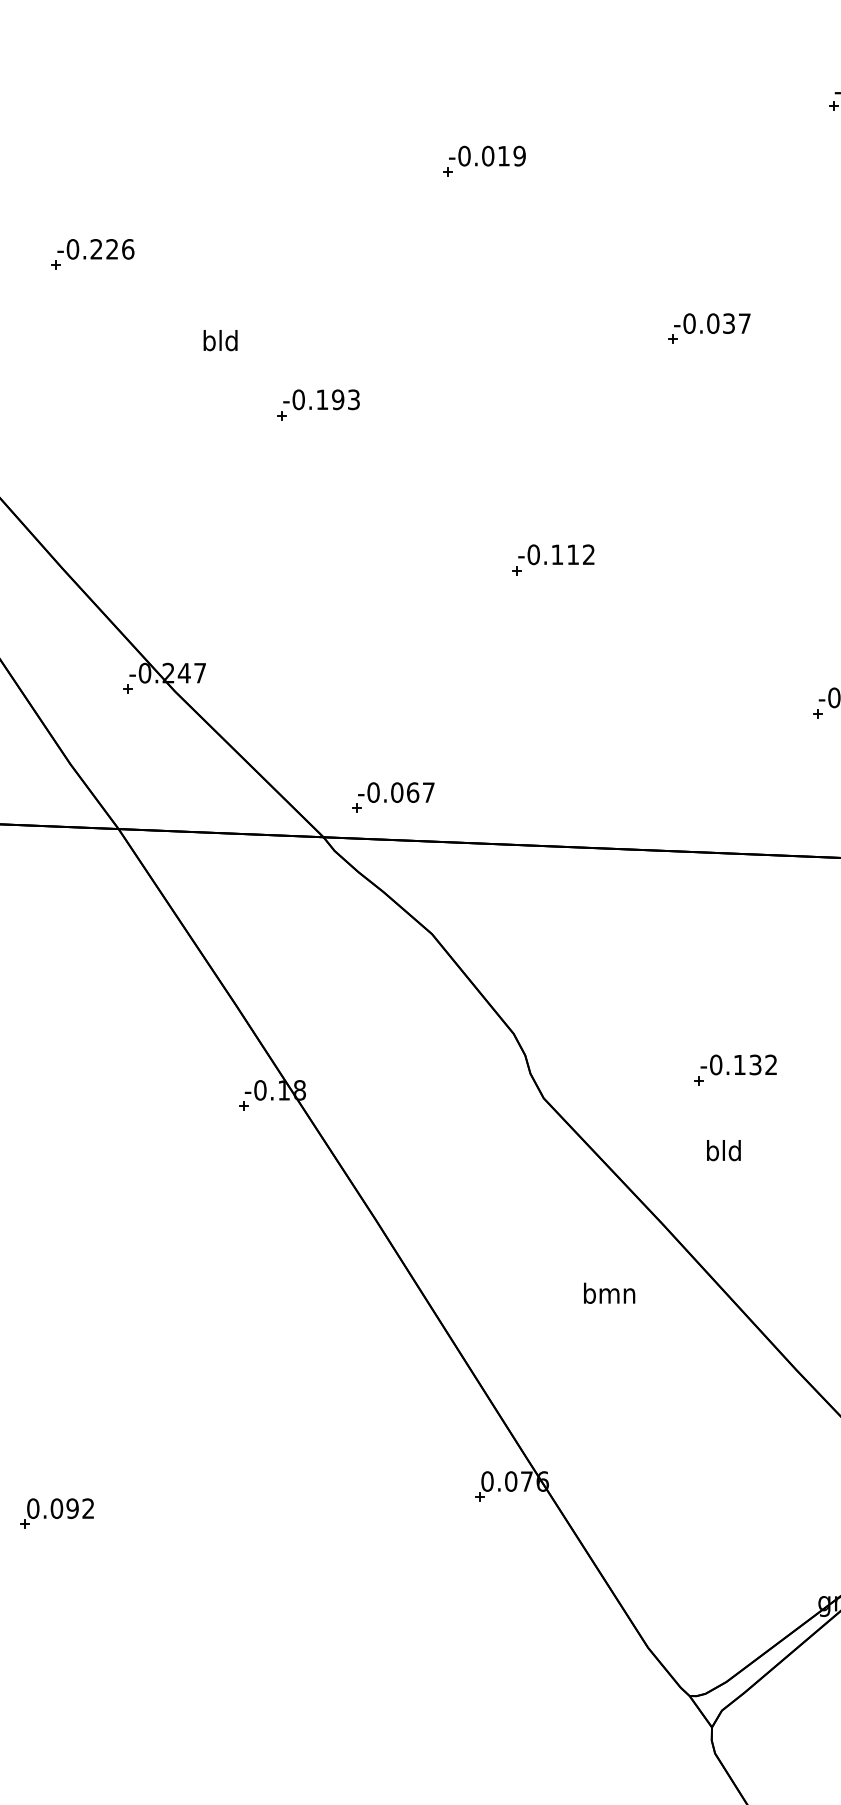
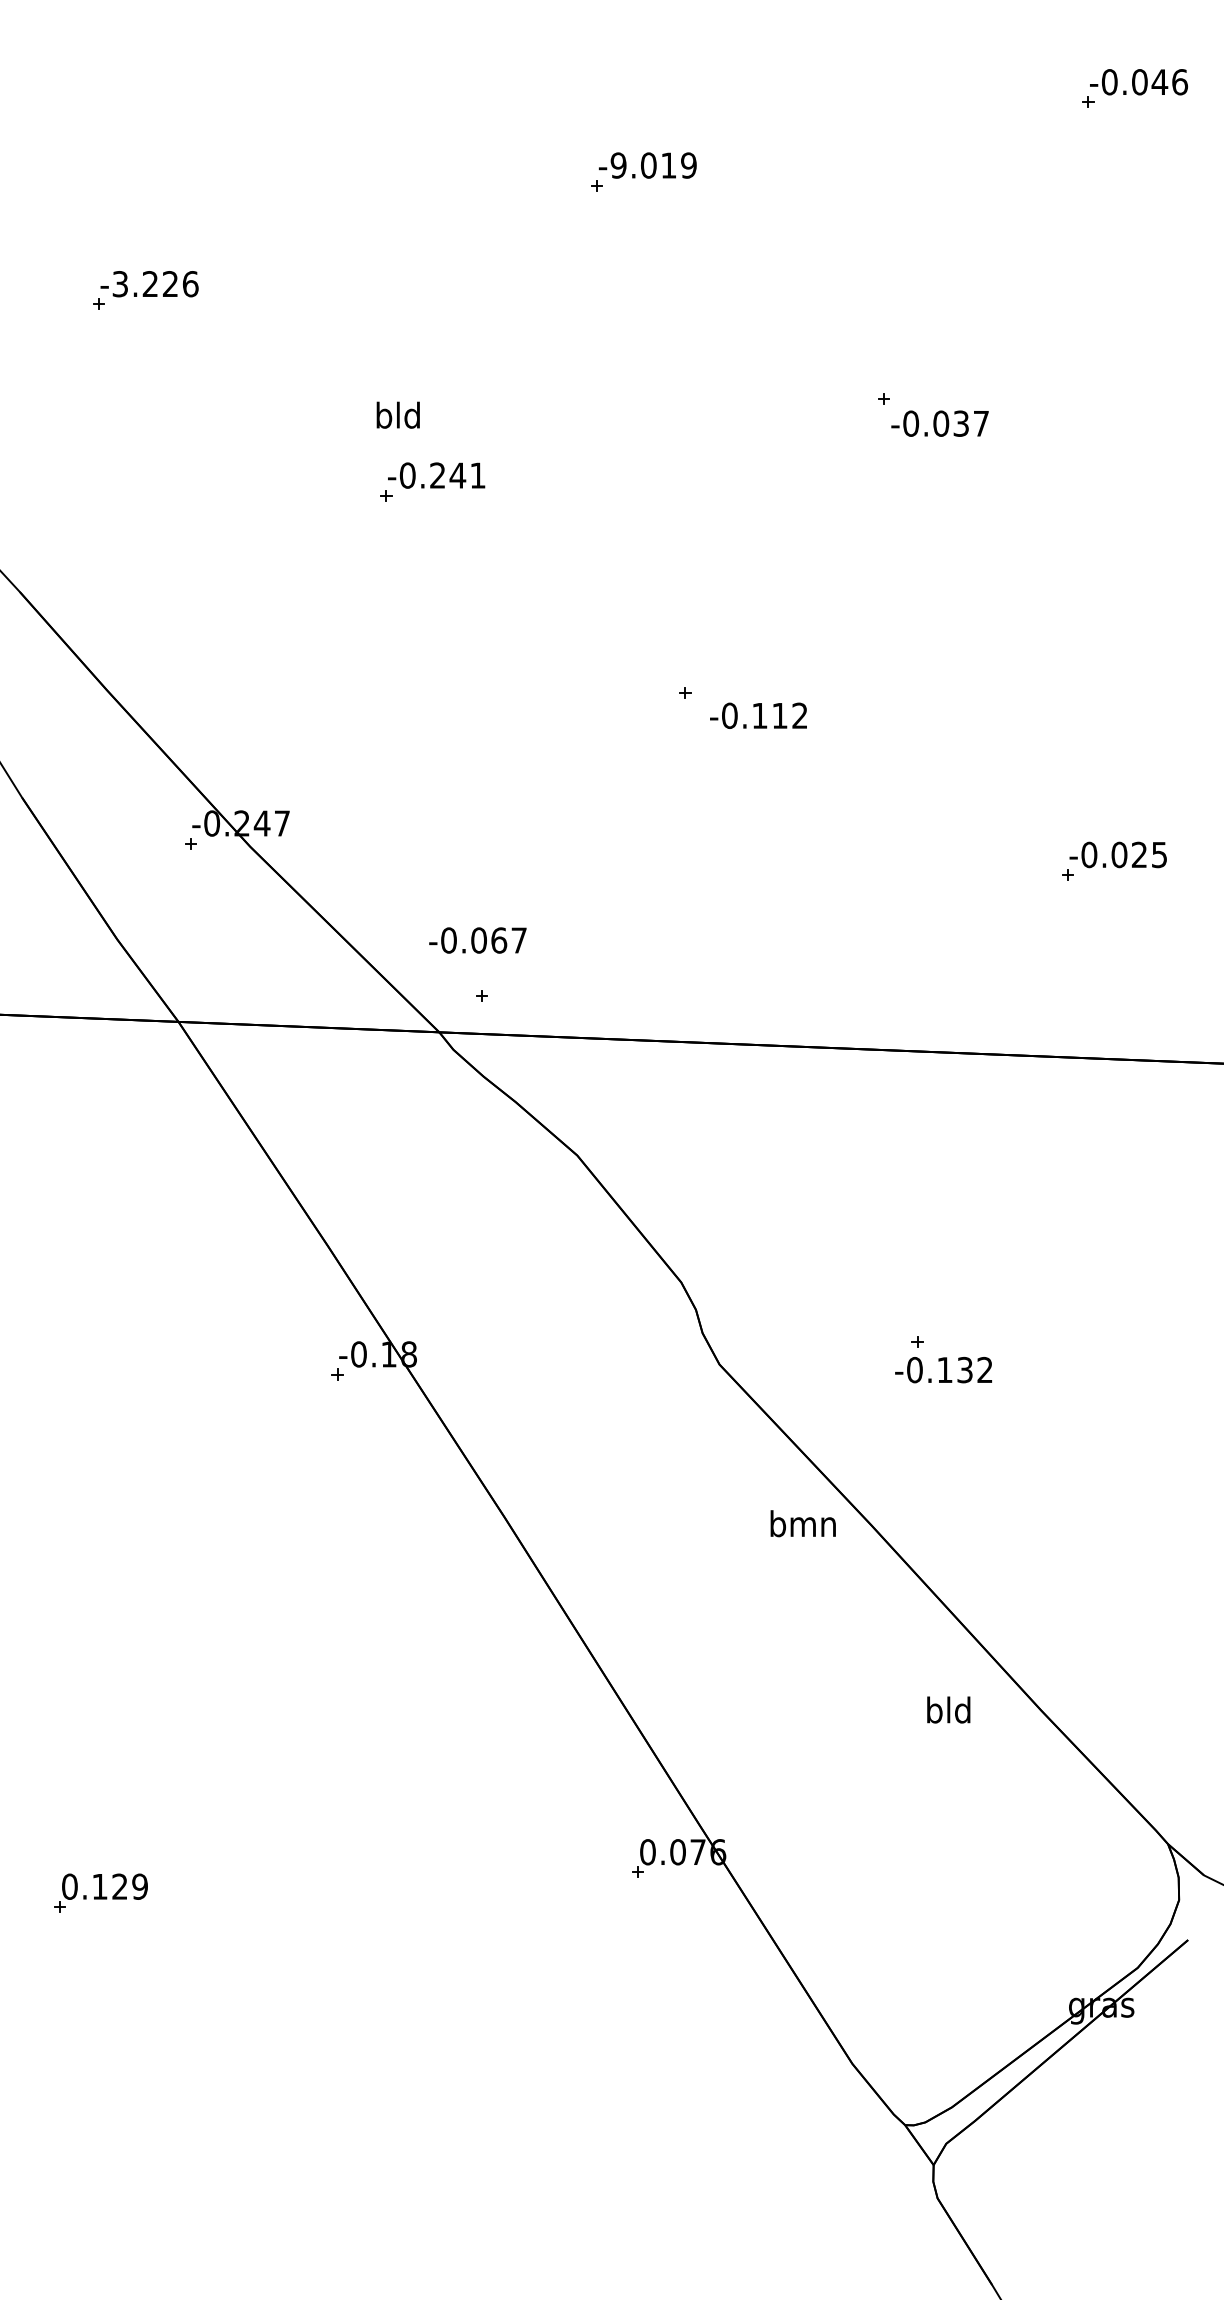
text: (464, 156) -> (618, 165), -0.019 -> -9.019
text: (73, 249) -> (120, 284), -0.226 -> -3.226
text: (711, 323) -> (939, 423), moved
text: (219, 339) -> (397, 414), moved
text: (337, 399) -> (457, 475), -0.193 -> -0.241
text: (556, 554) -> (758, 715), moved
text: (395, 792) -> (477, 940), moved
text: (738, 1065) -> (943, 1370), moved
text: (723, 1150) -> (948, 1709), moved
text: (608, 1293) -> (802, 1523), moved
text: (72, 1508) -> (119, 1886), 0.092 -> 0.129

